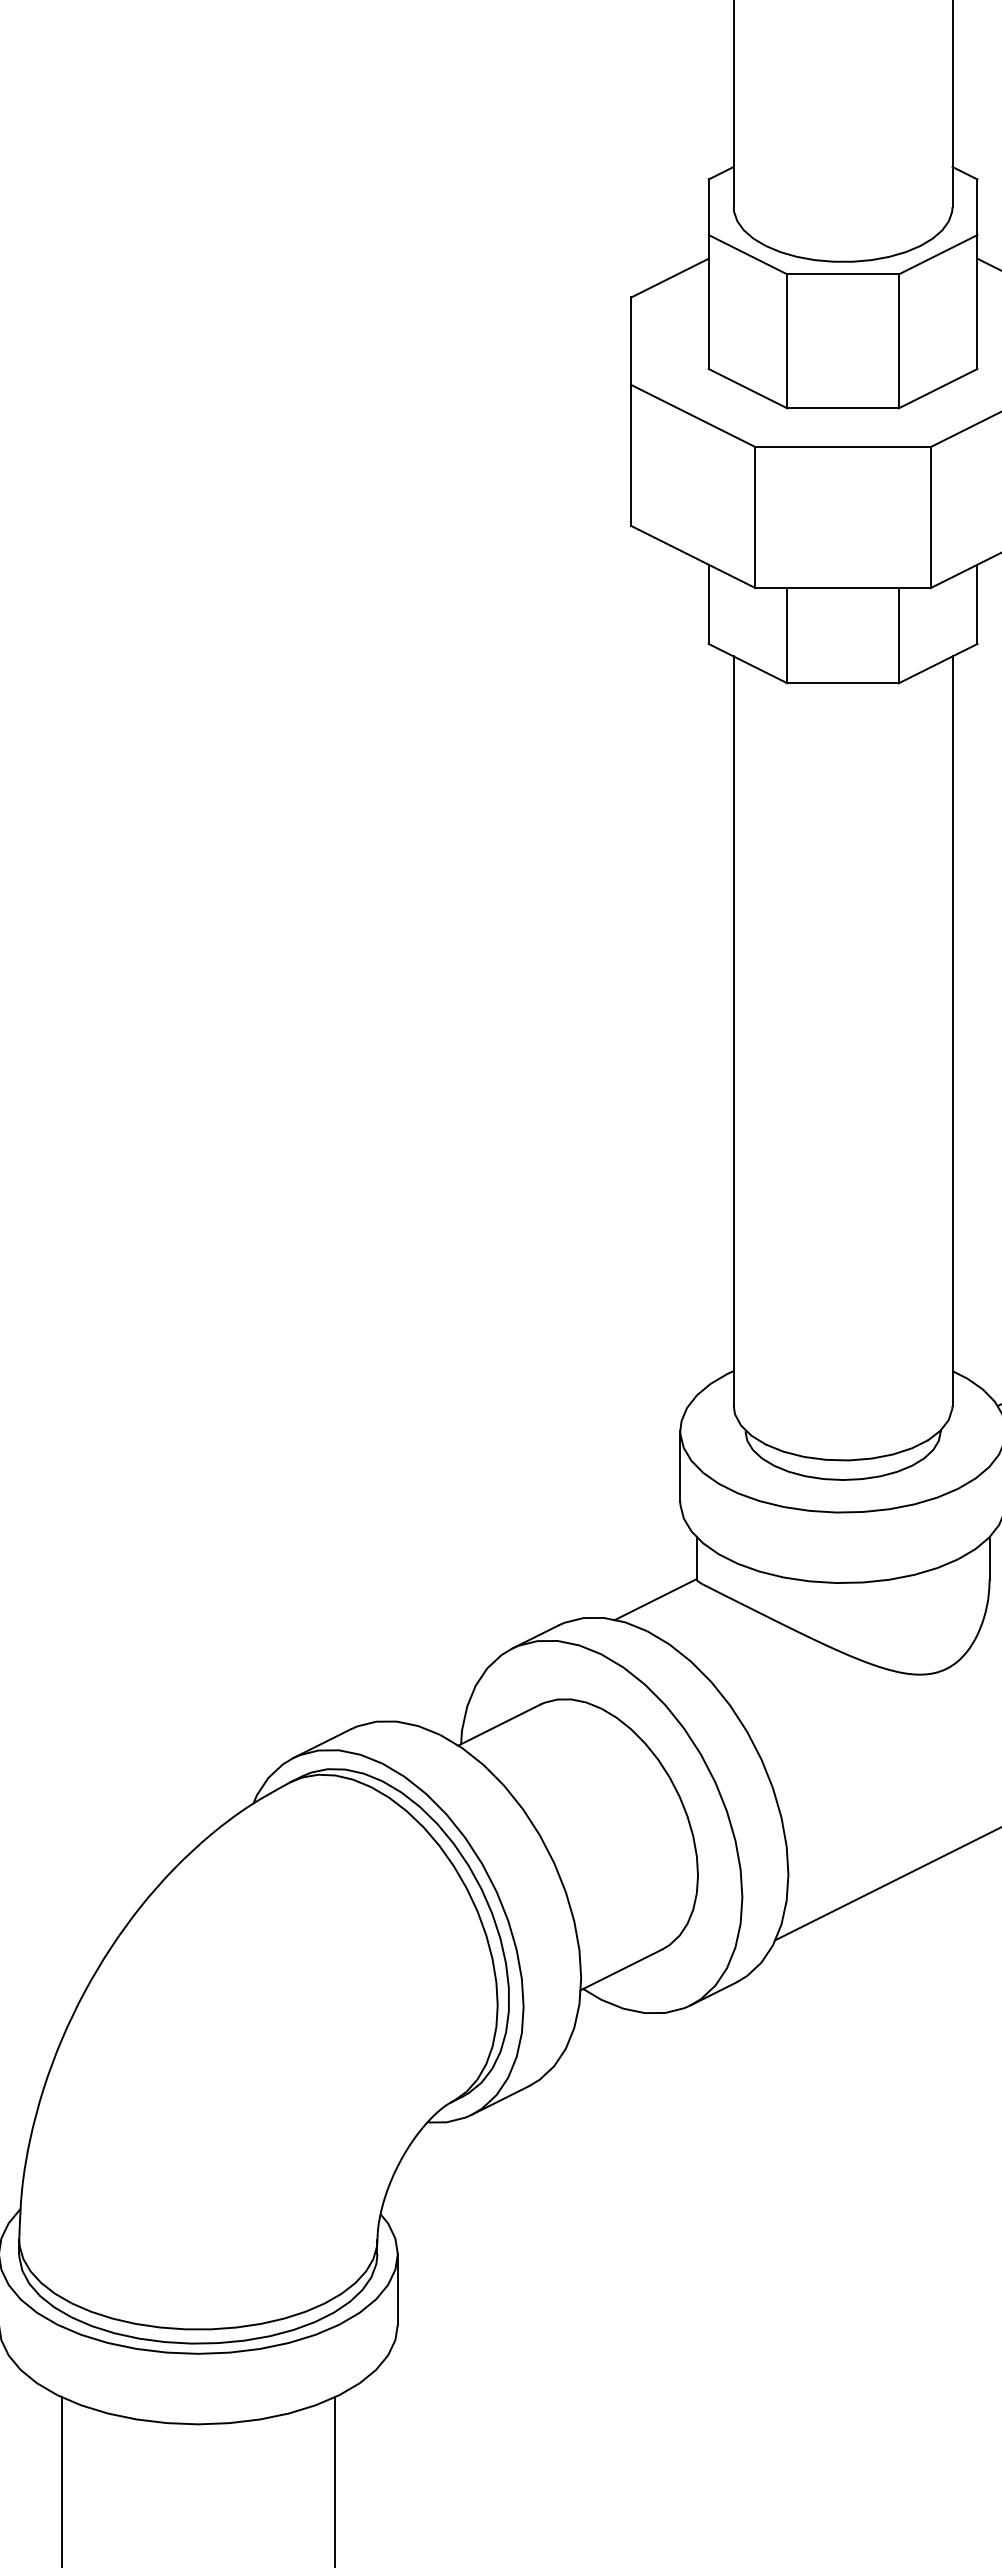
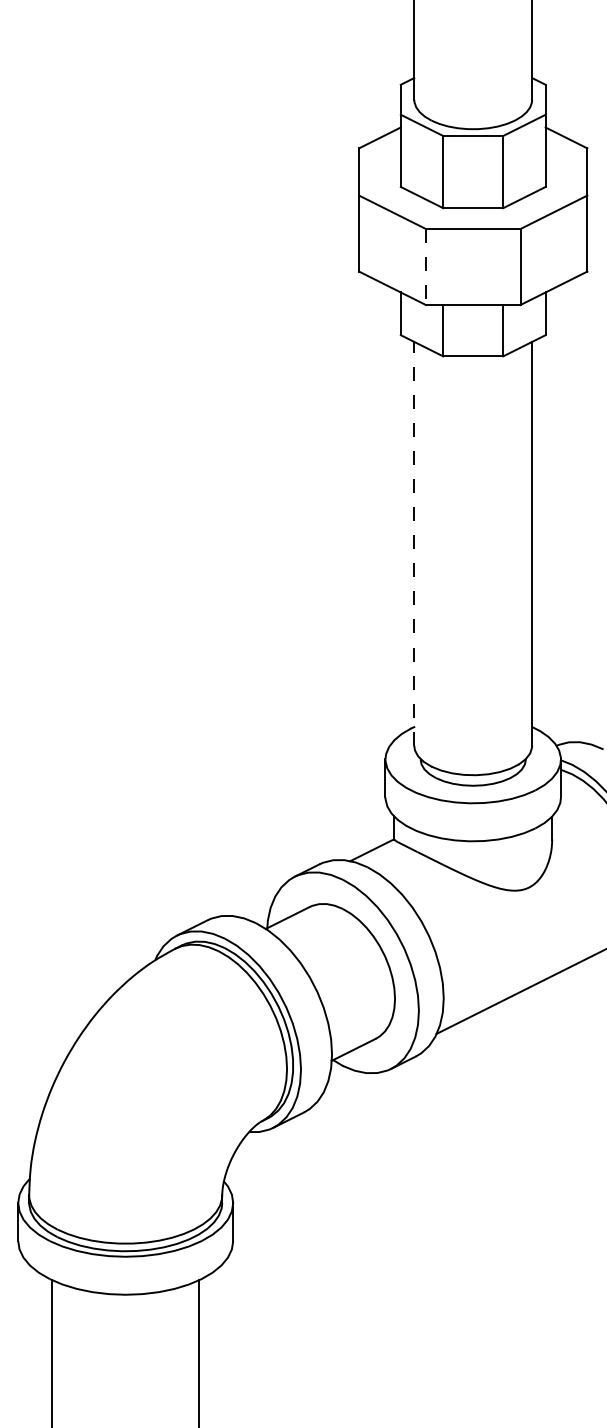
line: (754, 518) -> (425, 267), solid -> dashed
line: (734, 1030) -> (414, 543), solid -> dashed

